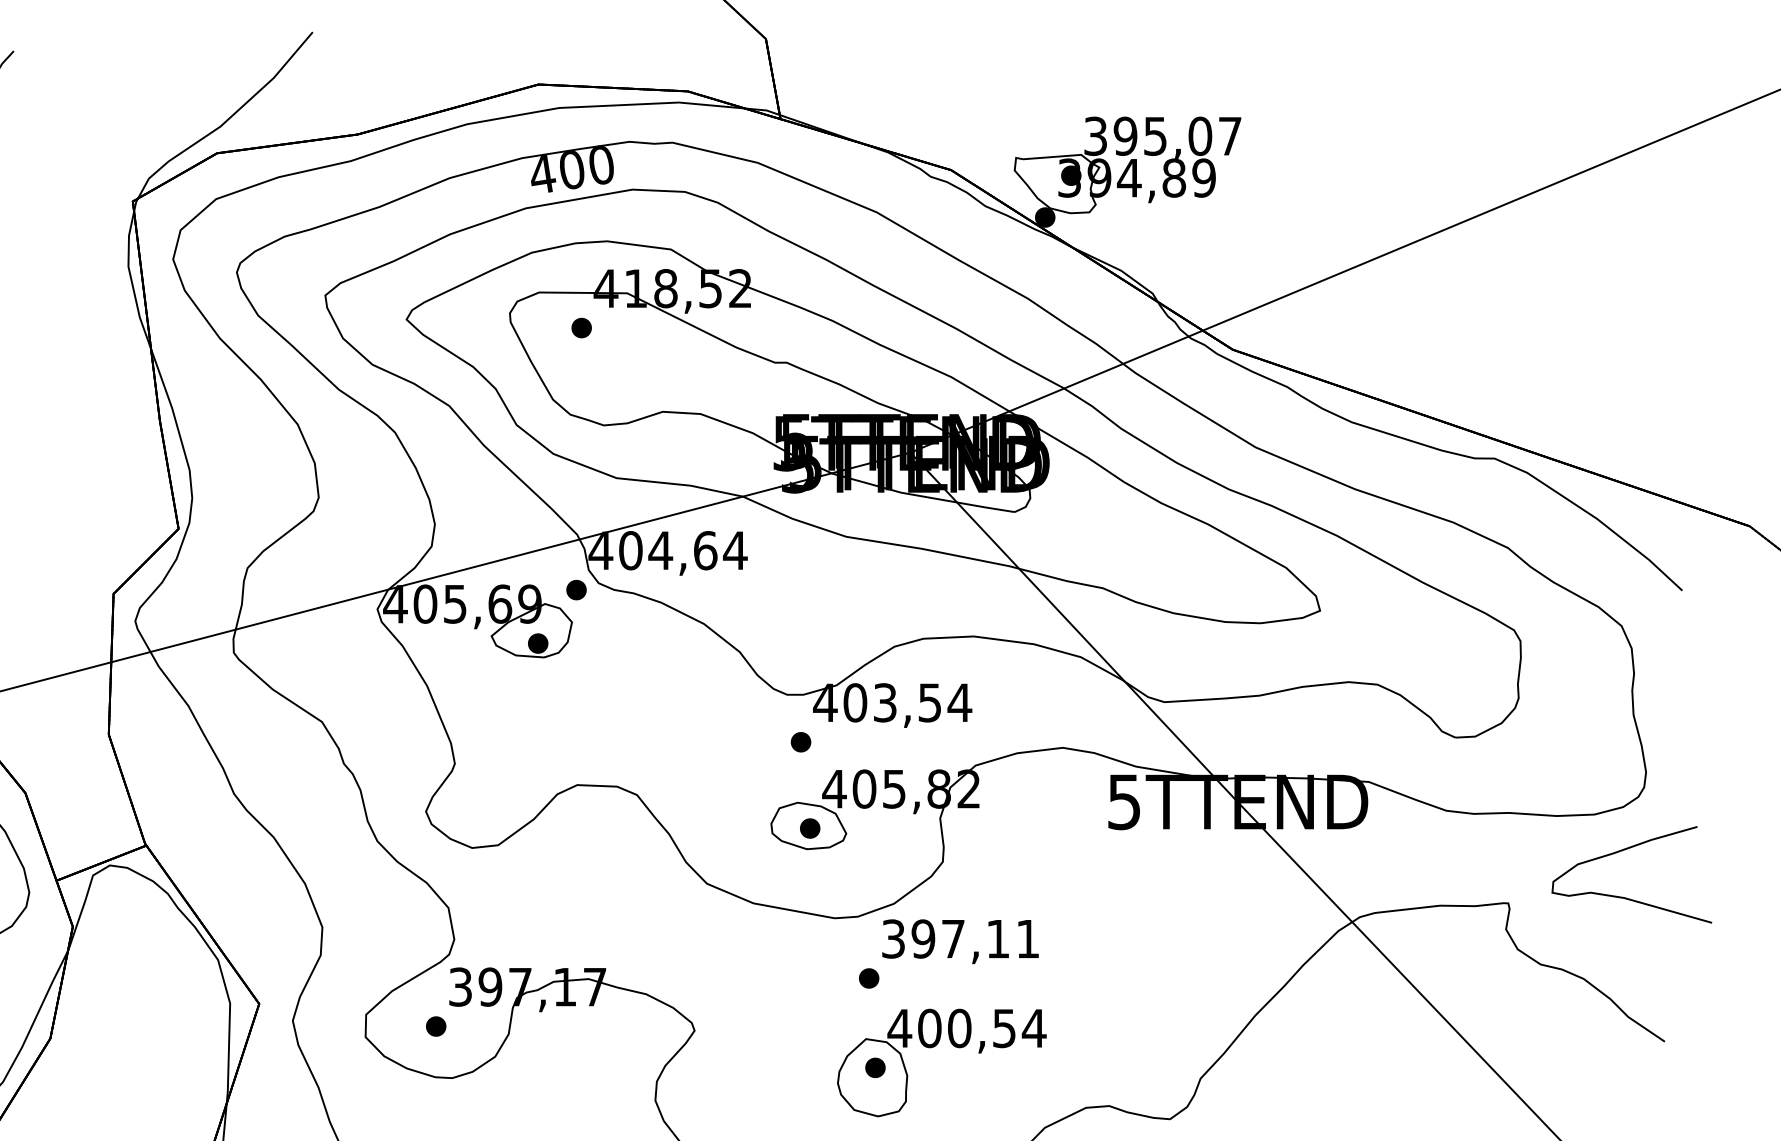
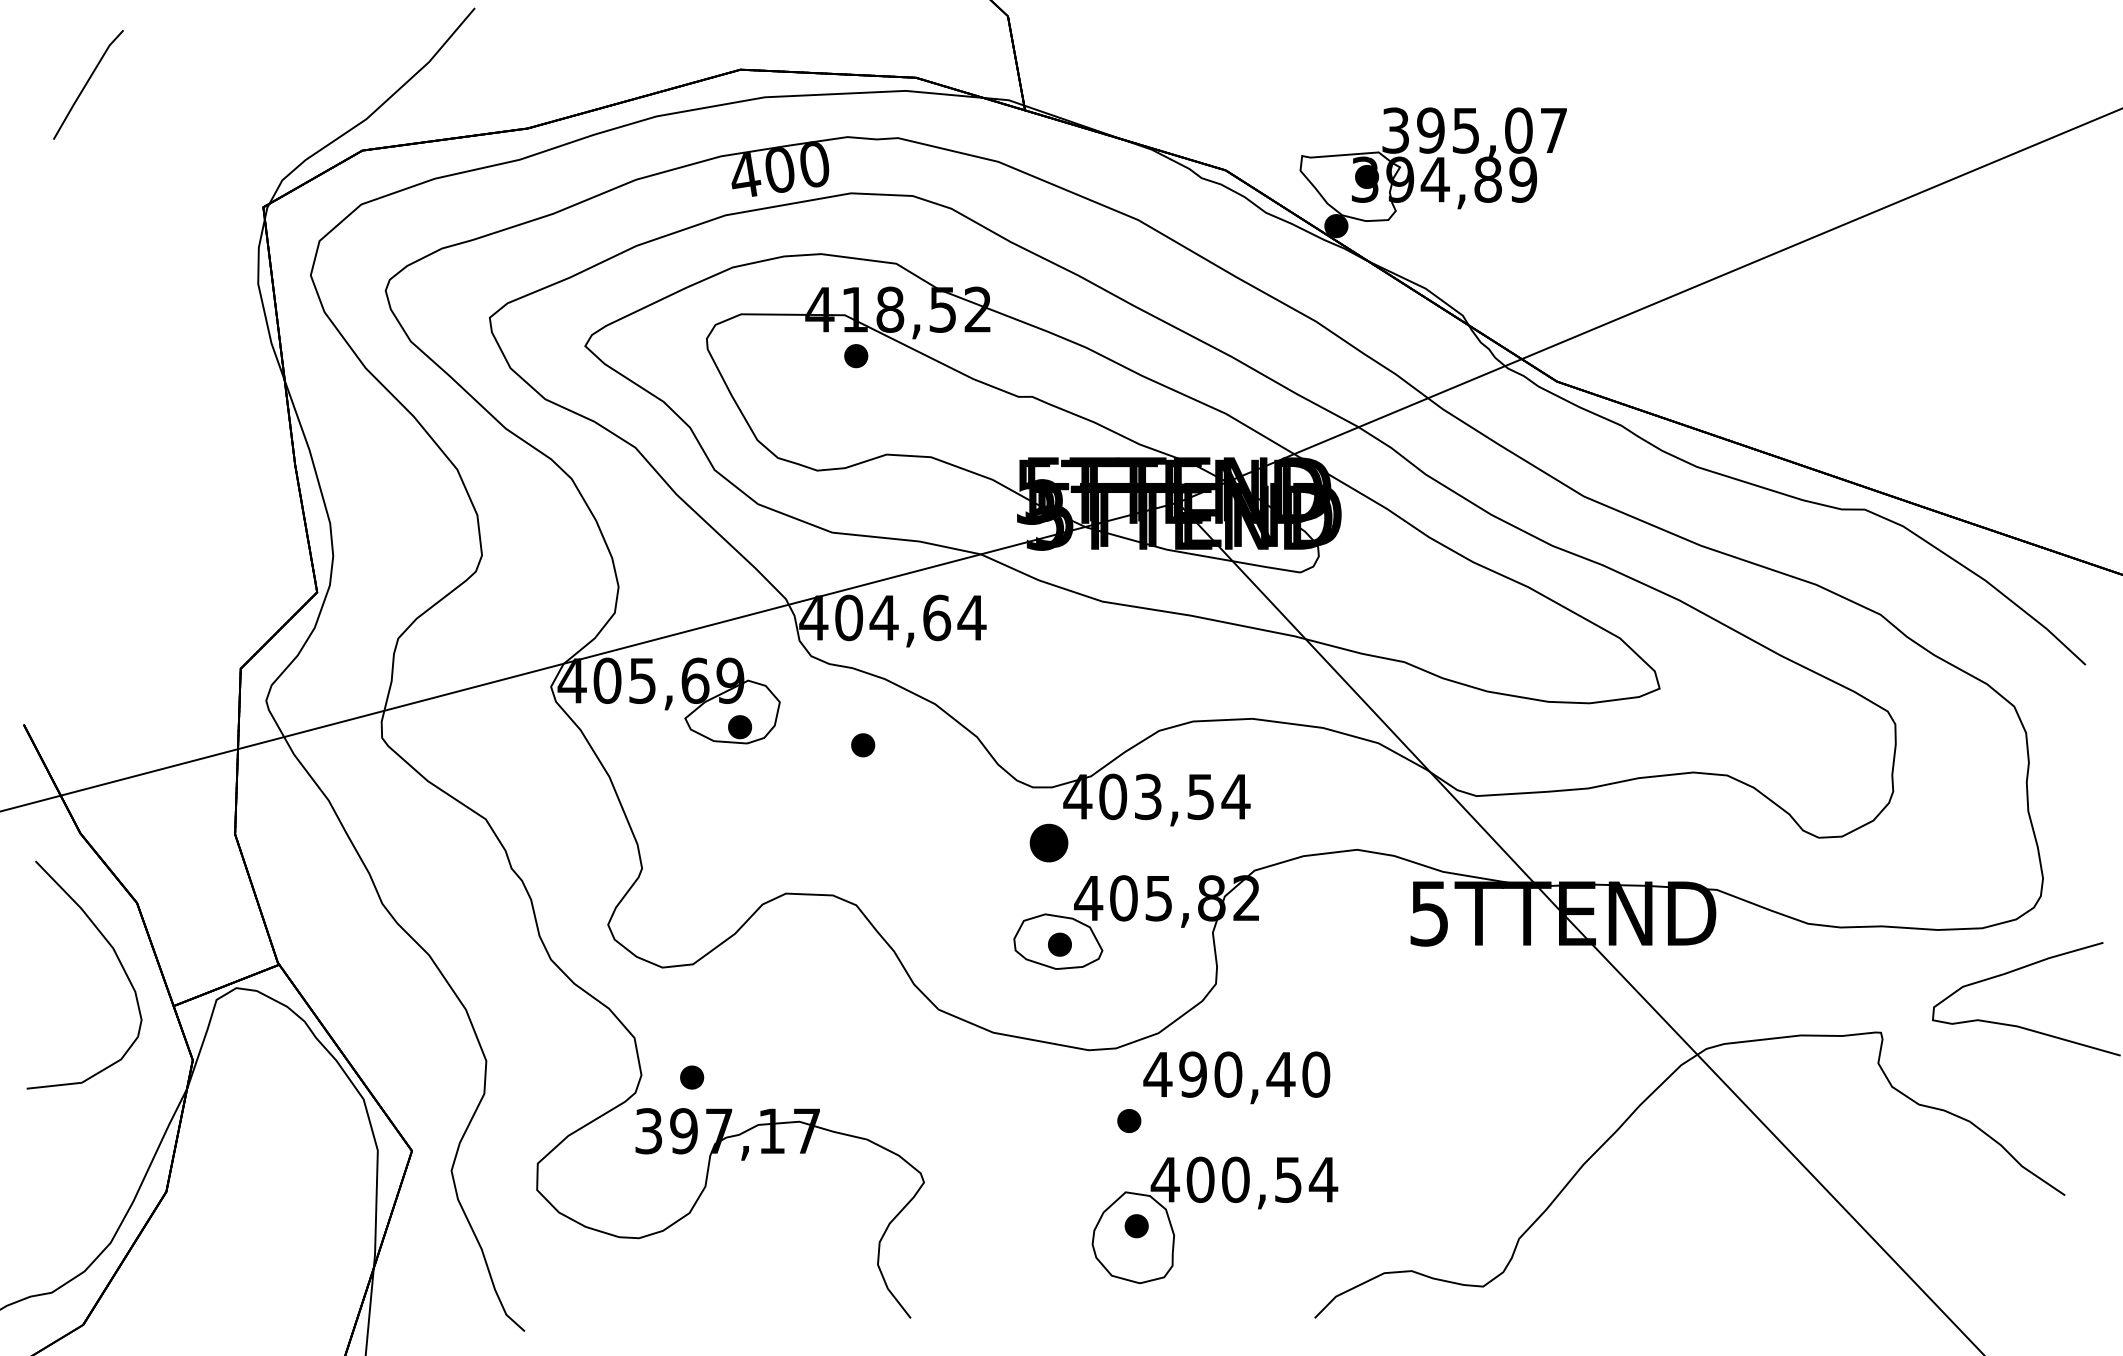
part: (581, 328) -> (856, 356), moved
part: (576, 590) -> (863, 745), moved
part: (801, 742) -> (1049, 843), size x1.6
text: (960, 938) -> (1236, 1074), 397,11 -> 490,40
part: (436, 1026) -> (692, 1077), moved

